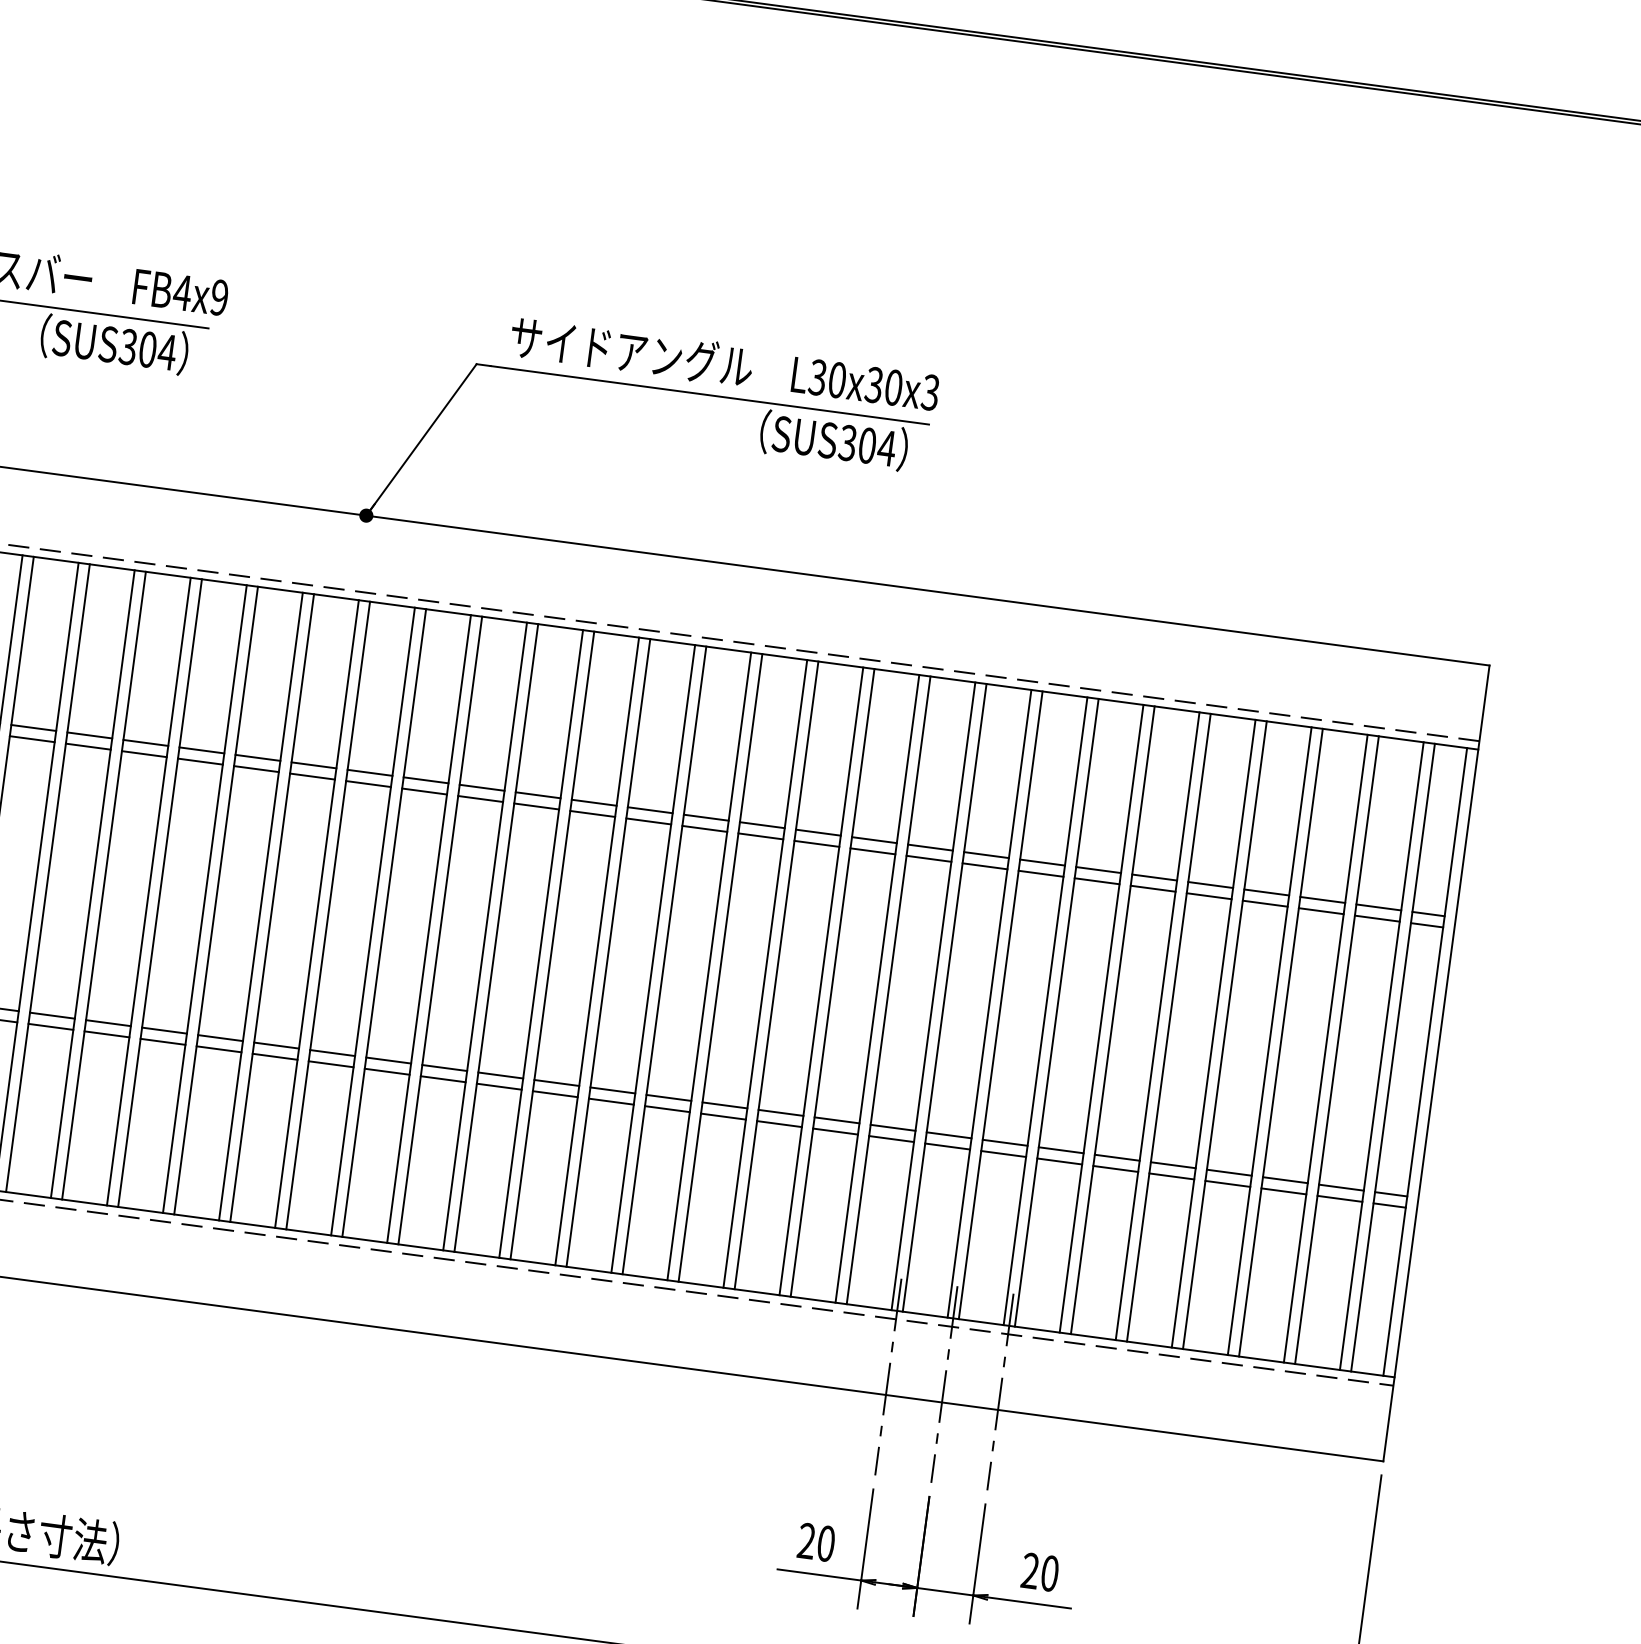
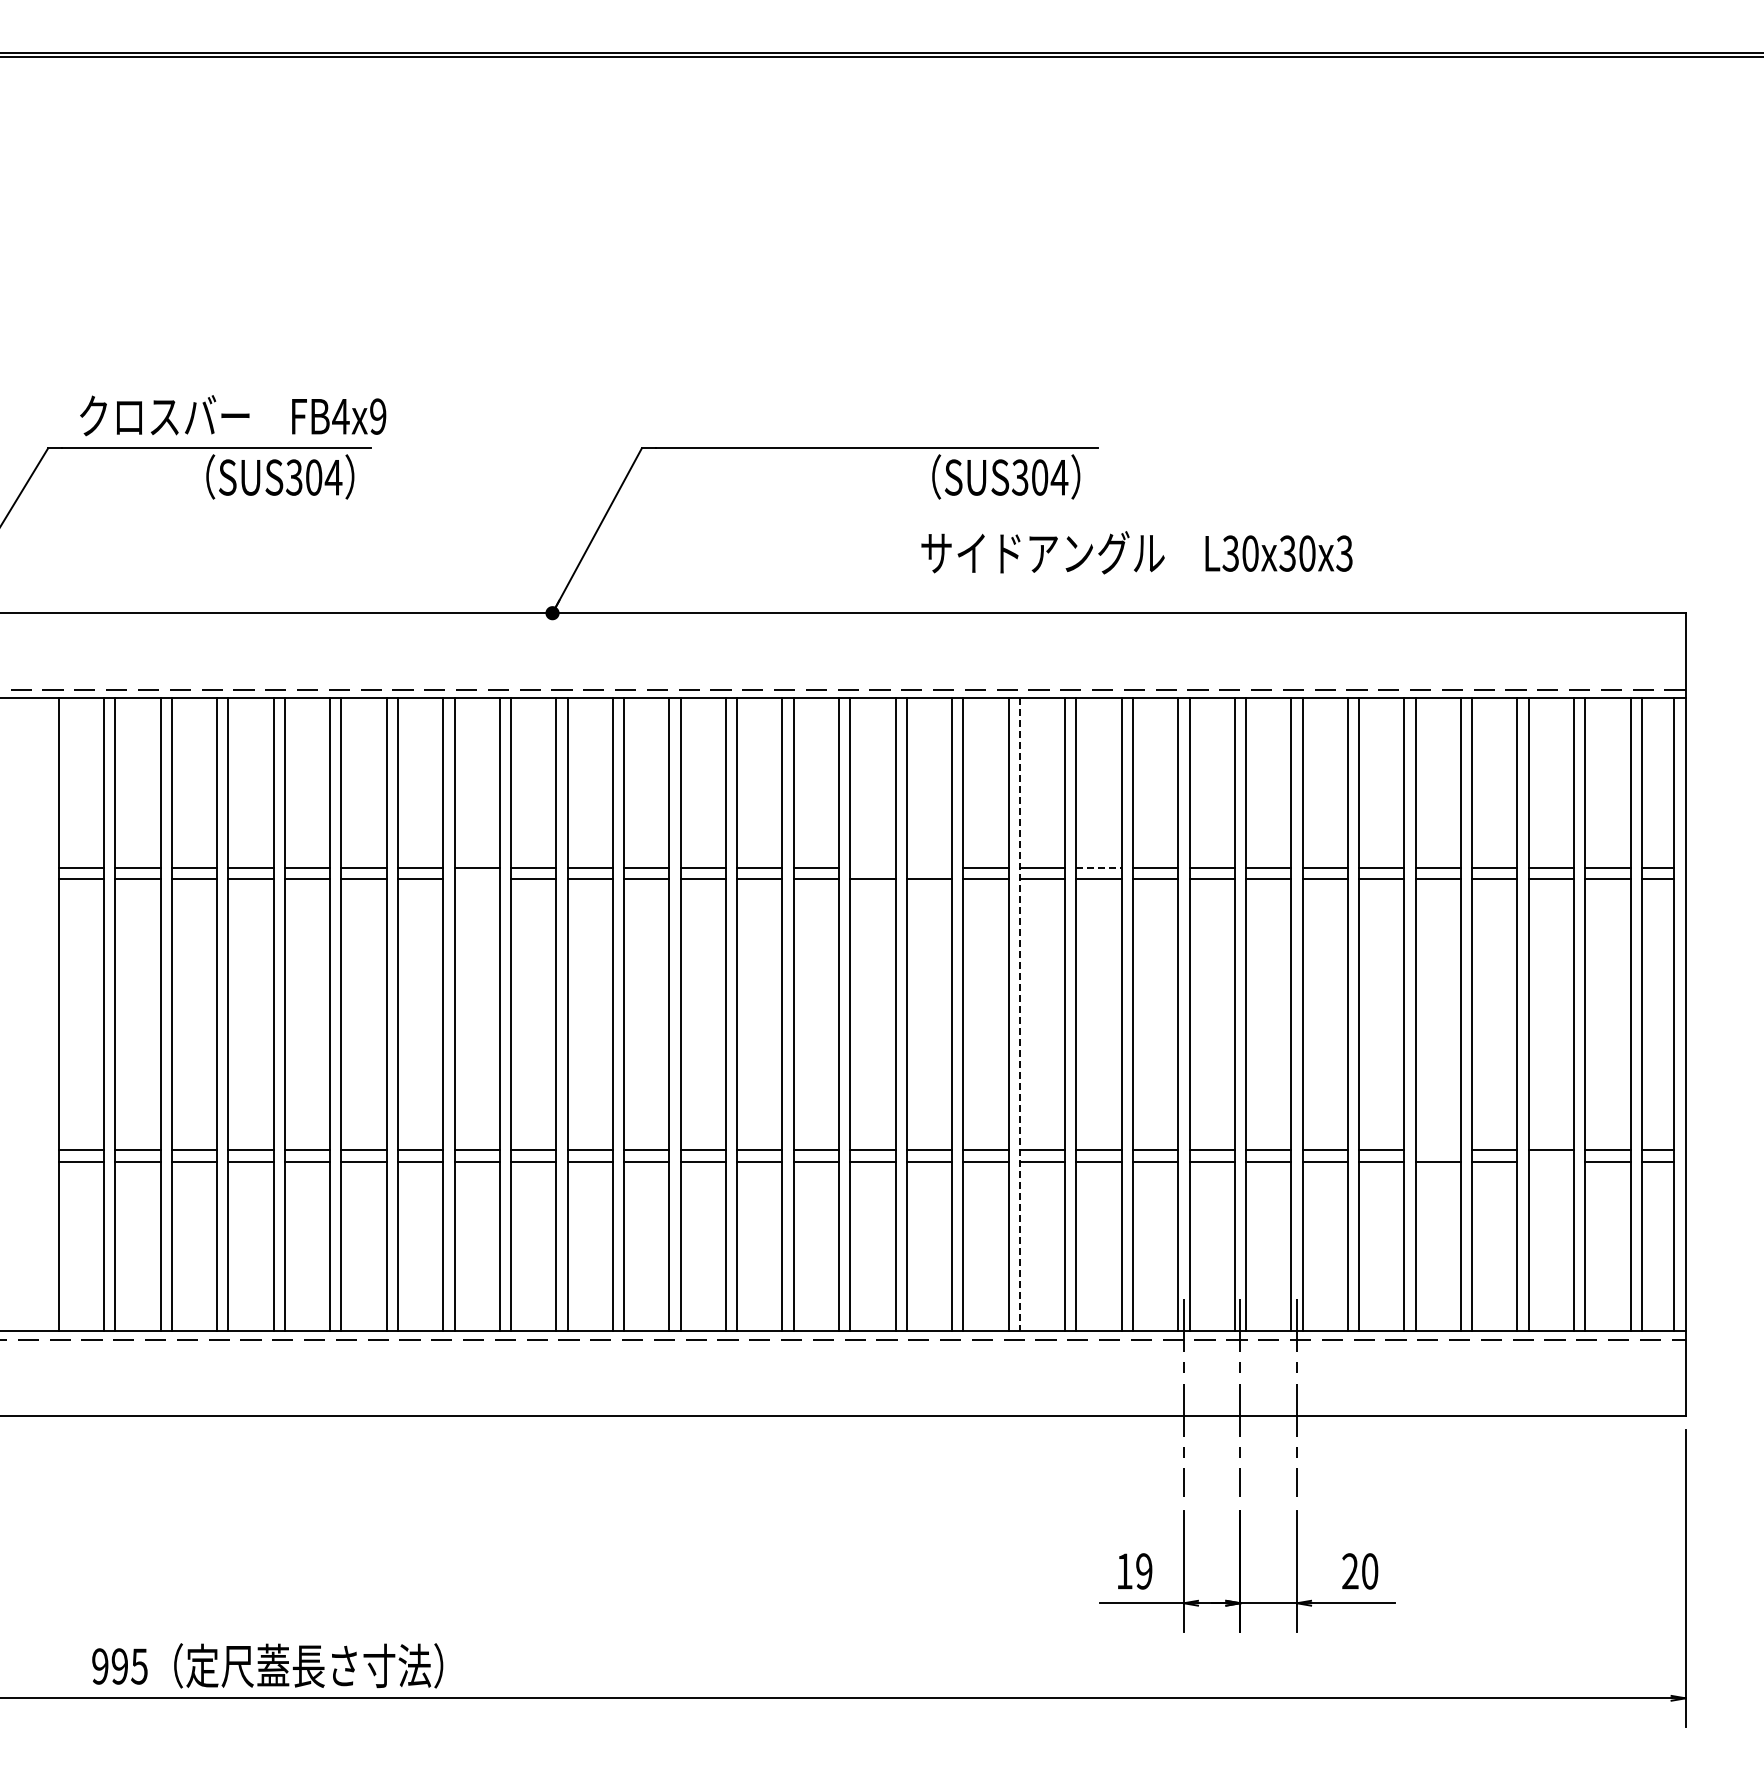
text: (724, 364) -> (1136, 552), moved
line: (255, 768) -> (476, 878), removed
line: (649, 810) -> (872, 867), removed
line: (706, 817) -> (929, 867), removed
line: (874, 840) -> (1099, 867), solid -> dashed
line: (776, 975) -> (1019, 1014), solid -> dashed
line: (1172, 1165) -> (1437, 1150), removed
line: (1284, 1191) -> (1551, 1161), removed
text: (816, 1542) -> (1134, 1571), 20 -> 19

